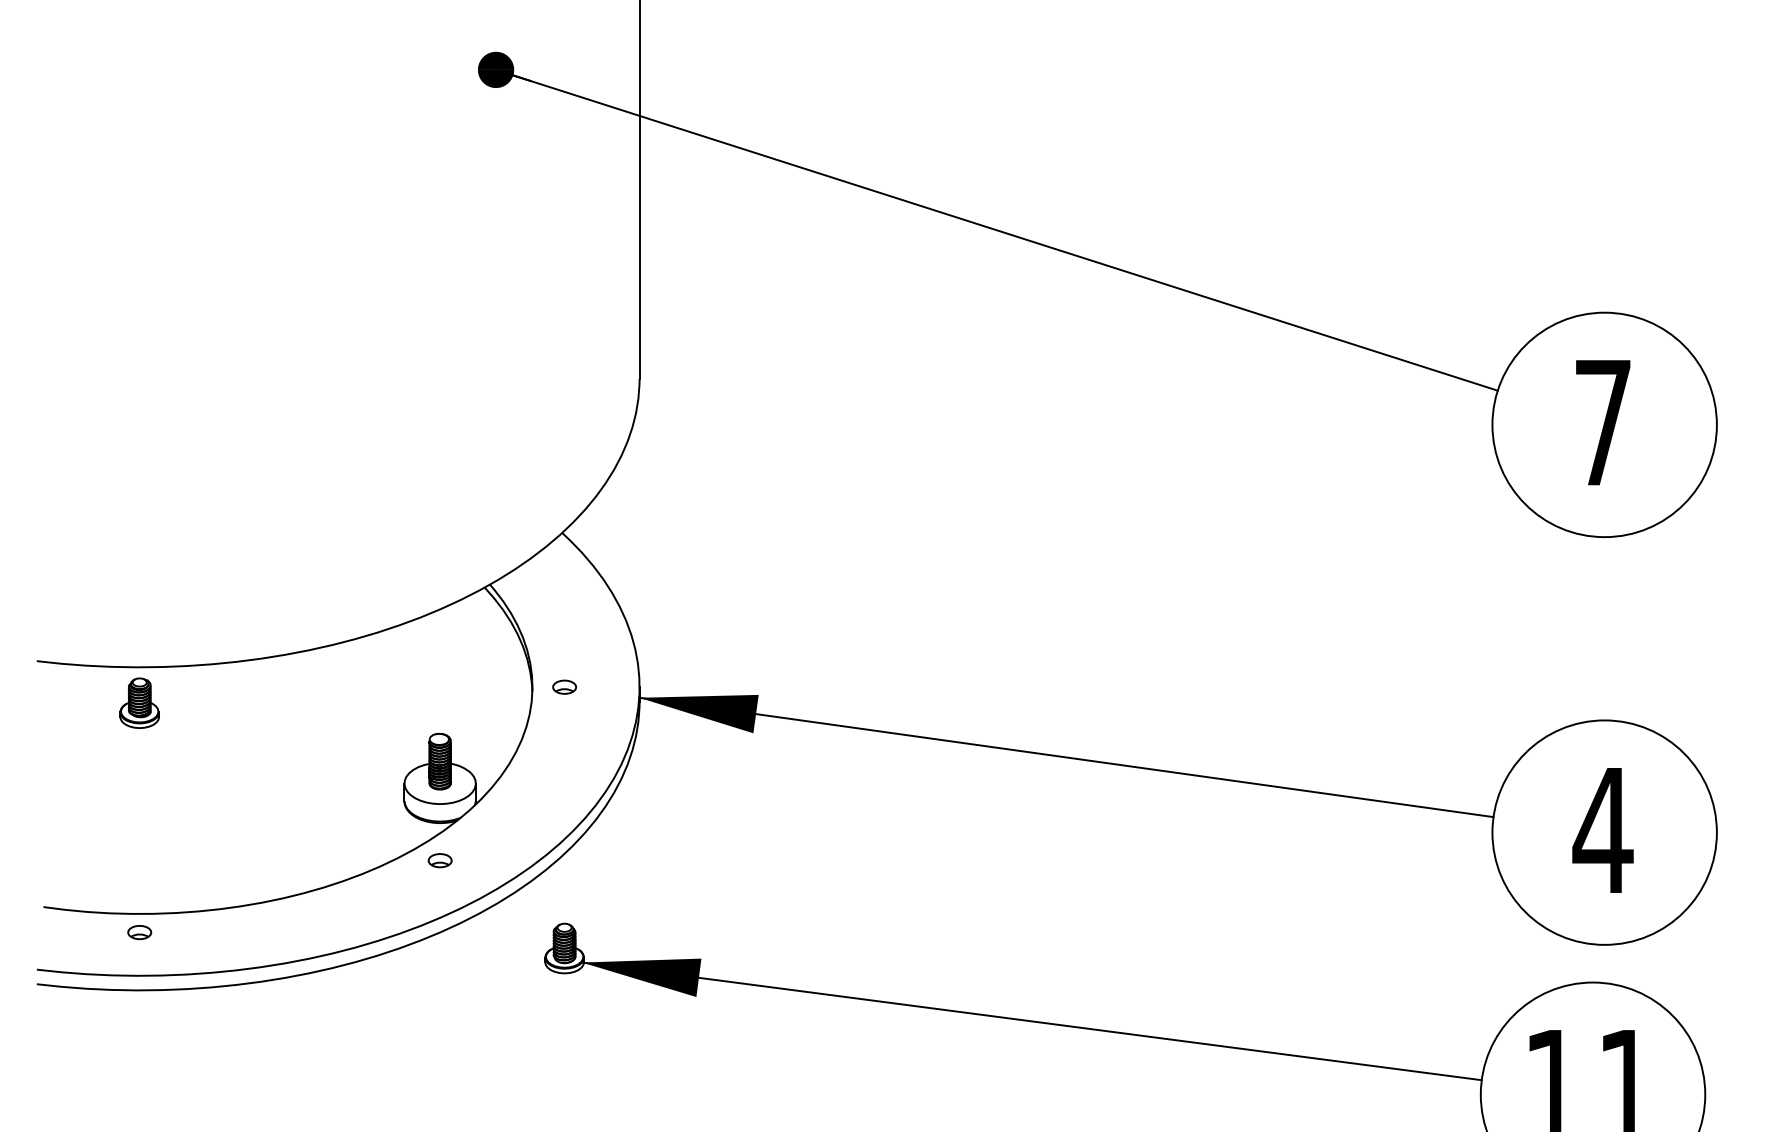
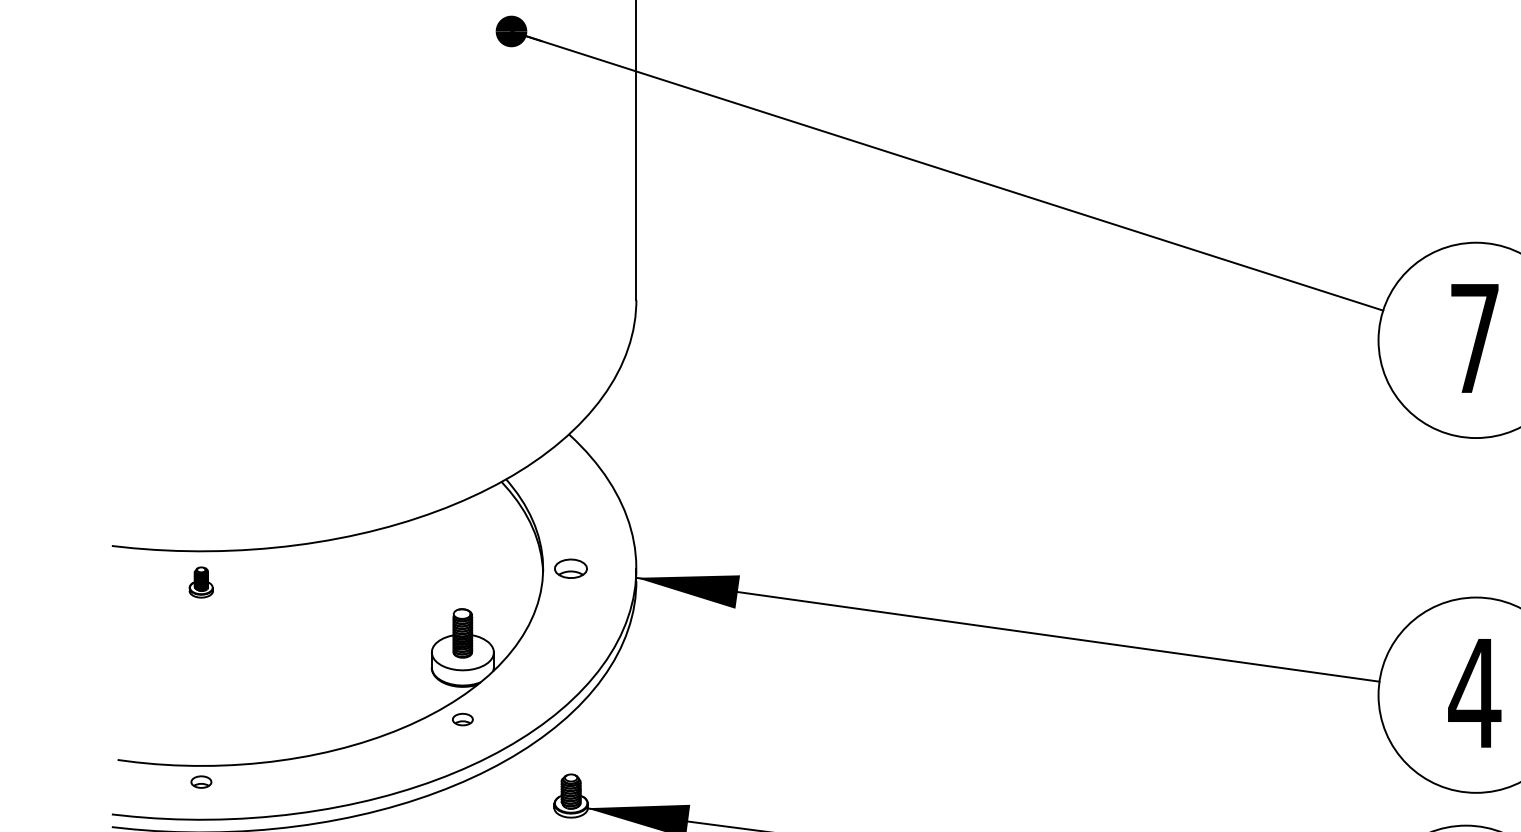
part: (564, 686) -> (571, 568), size x1.6
part: (139, 702) -> (201, 581), size x0.7

